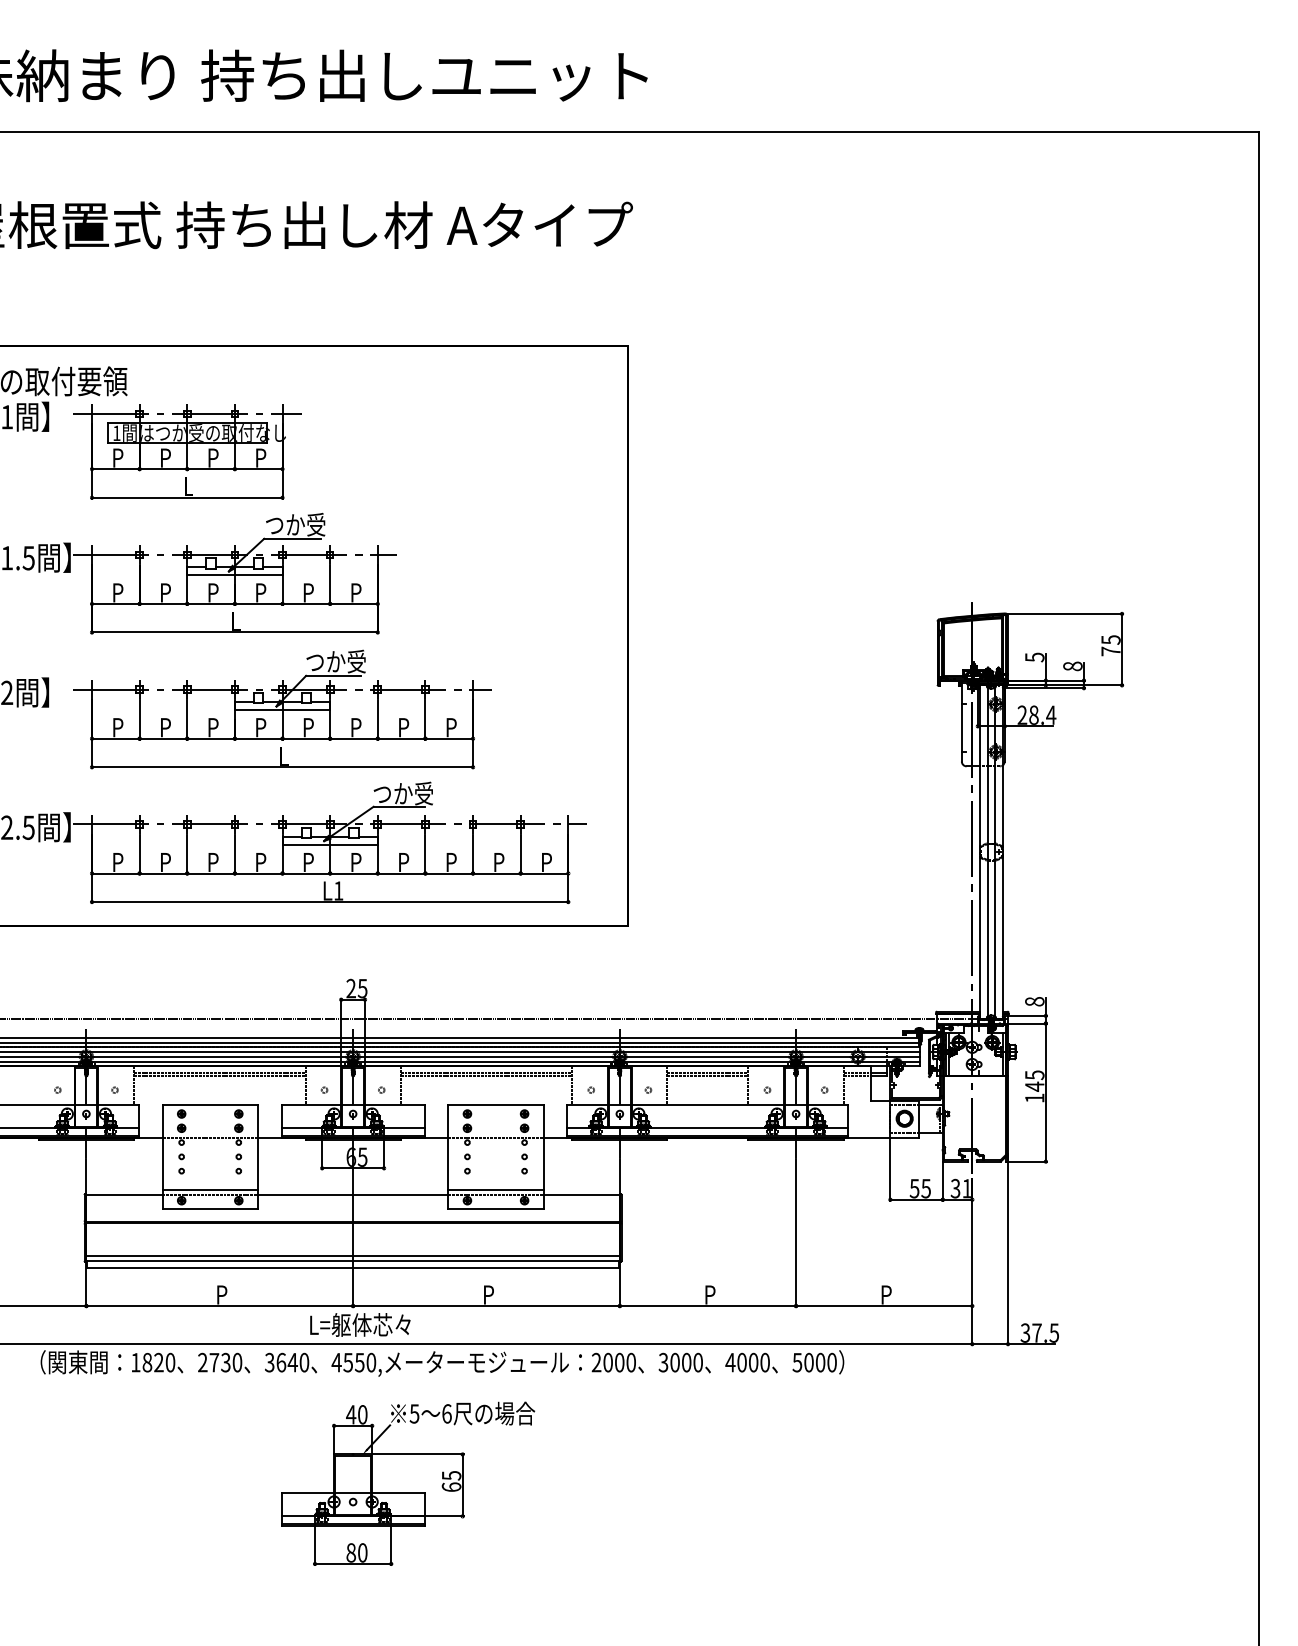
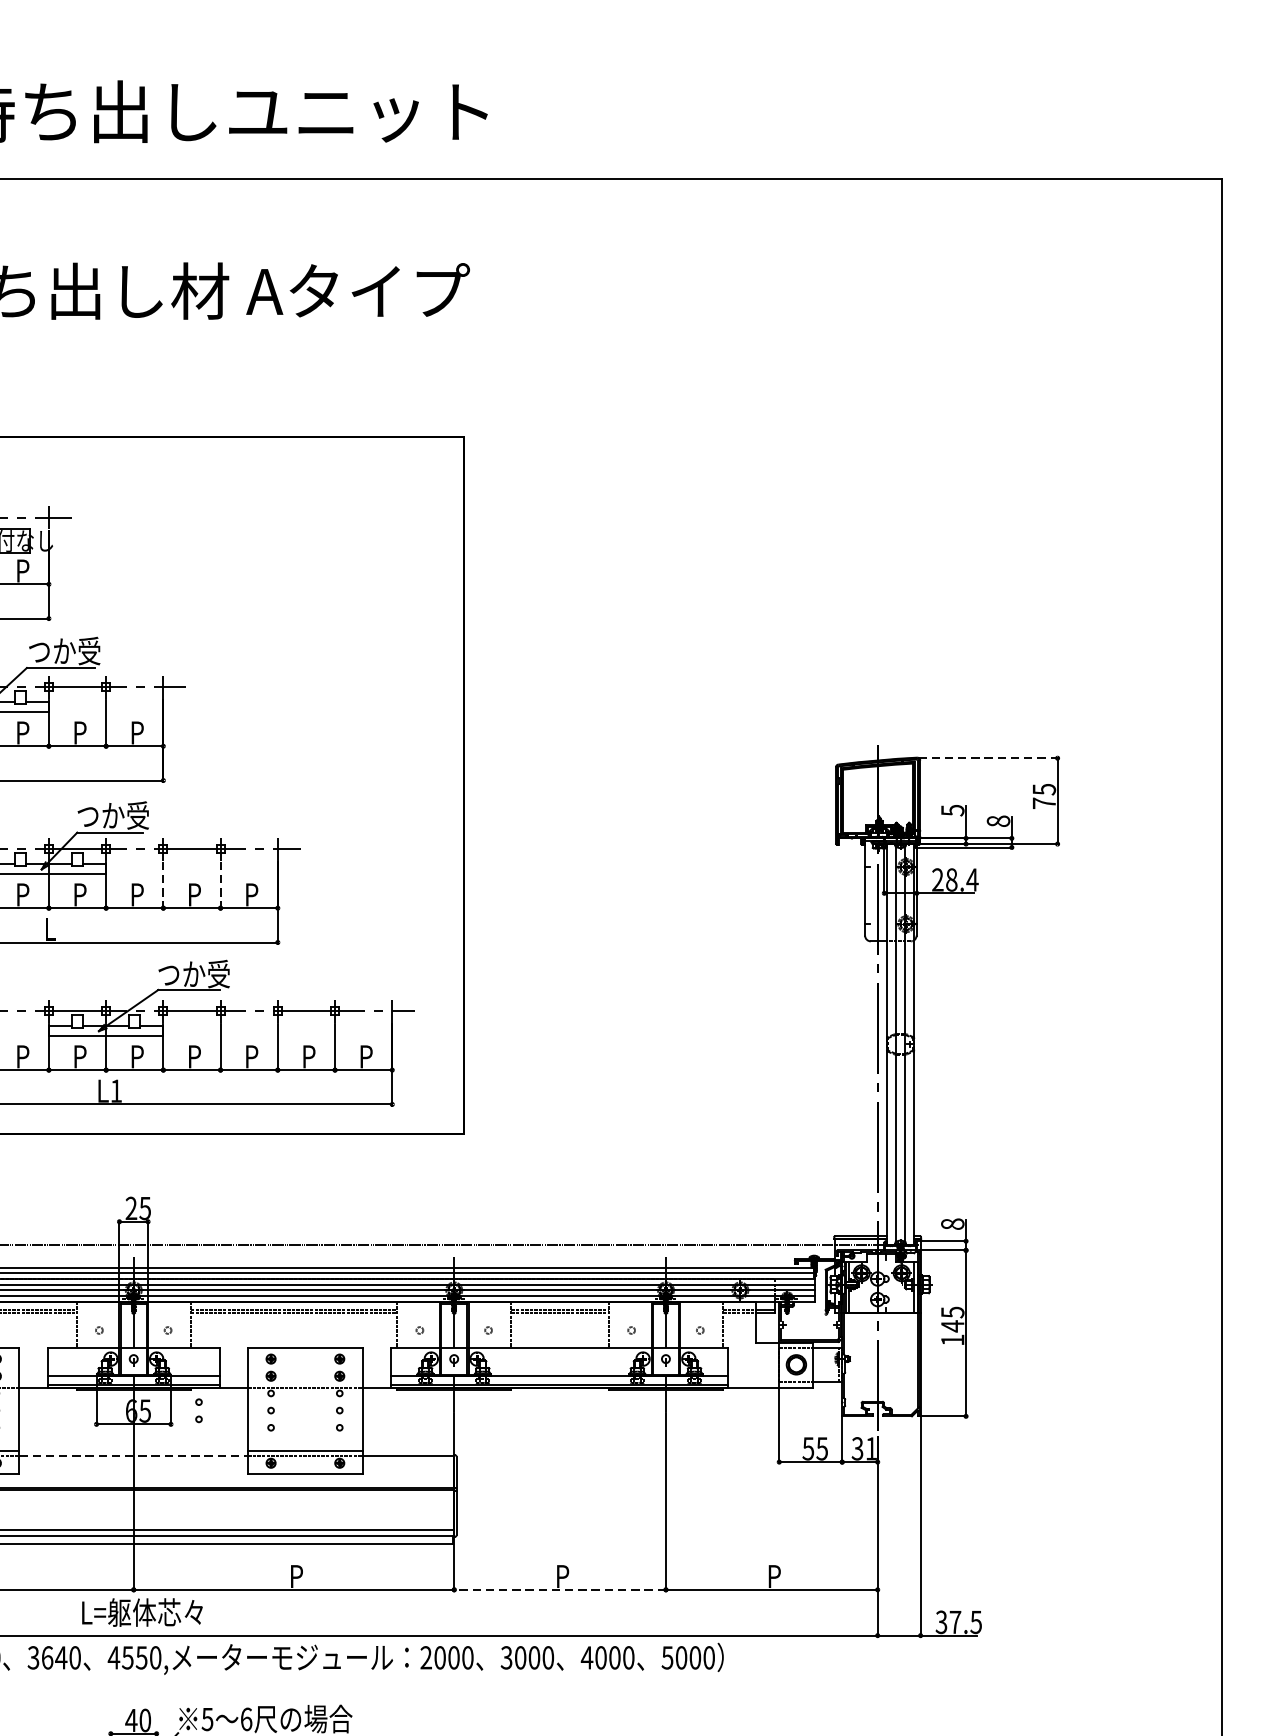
line: (1065, 613) -> (989, 757), solid -> dashed
line: (377, 719) -> (163, 885), solid -> dashed
line: (425, 719) -> (220, 885), solid -> dashed
part: (407, 1156) -> (199, 1410), added
line: (353, 1194) -> (134, 1455), solid -> dashed
line: (707, 1306) -> (559, 1590), solid -> dashed

